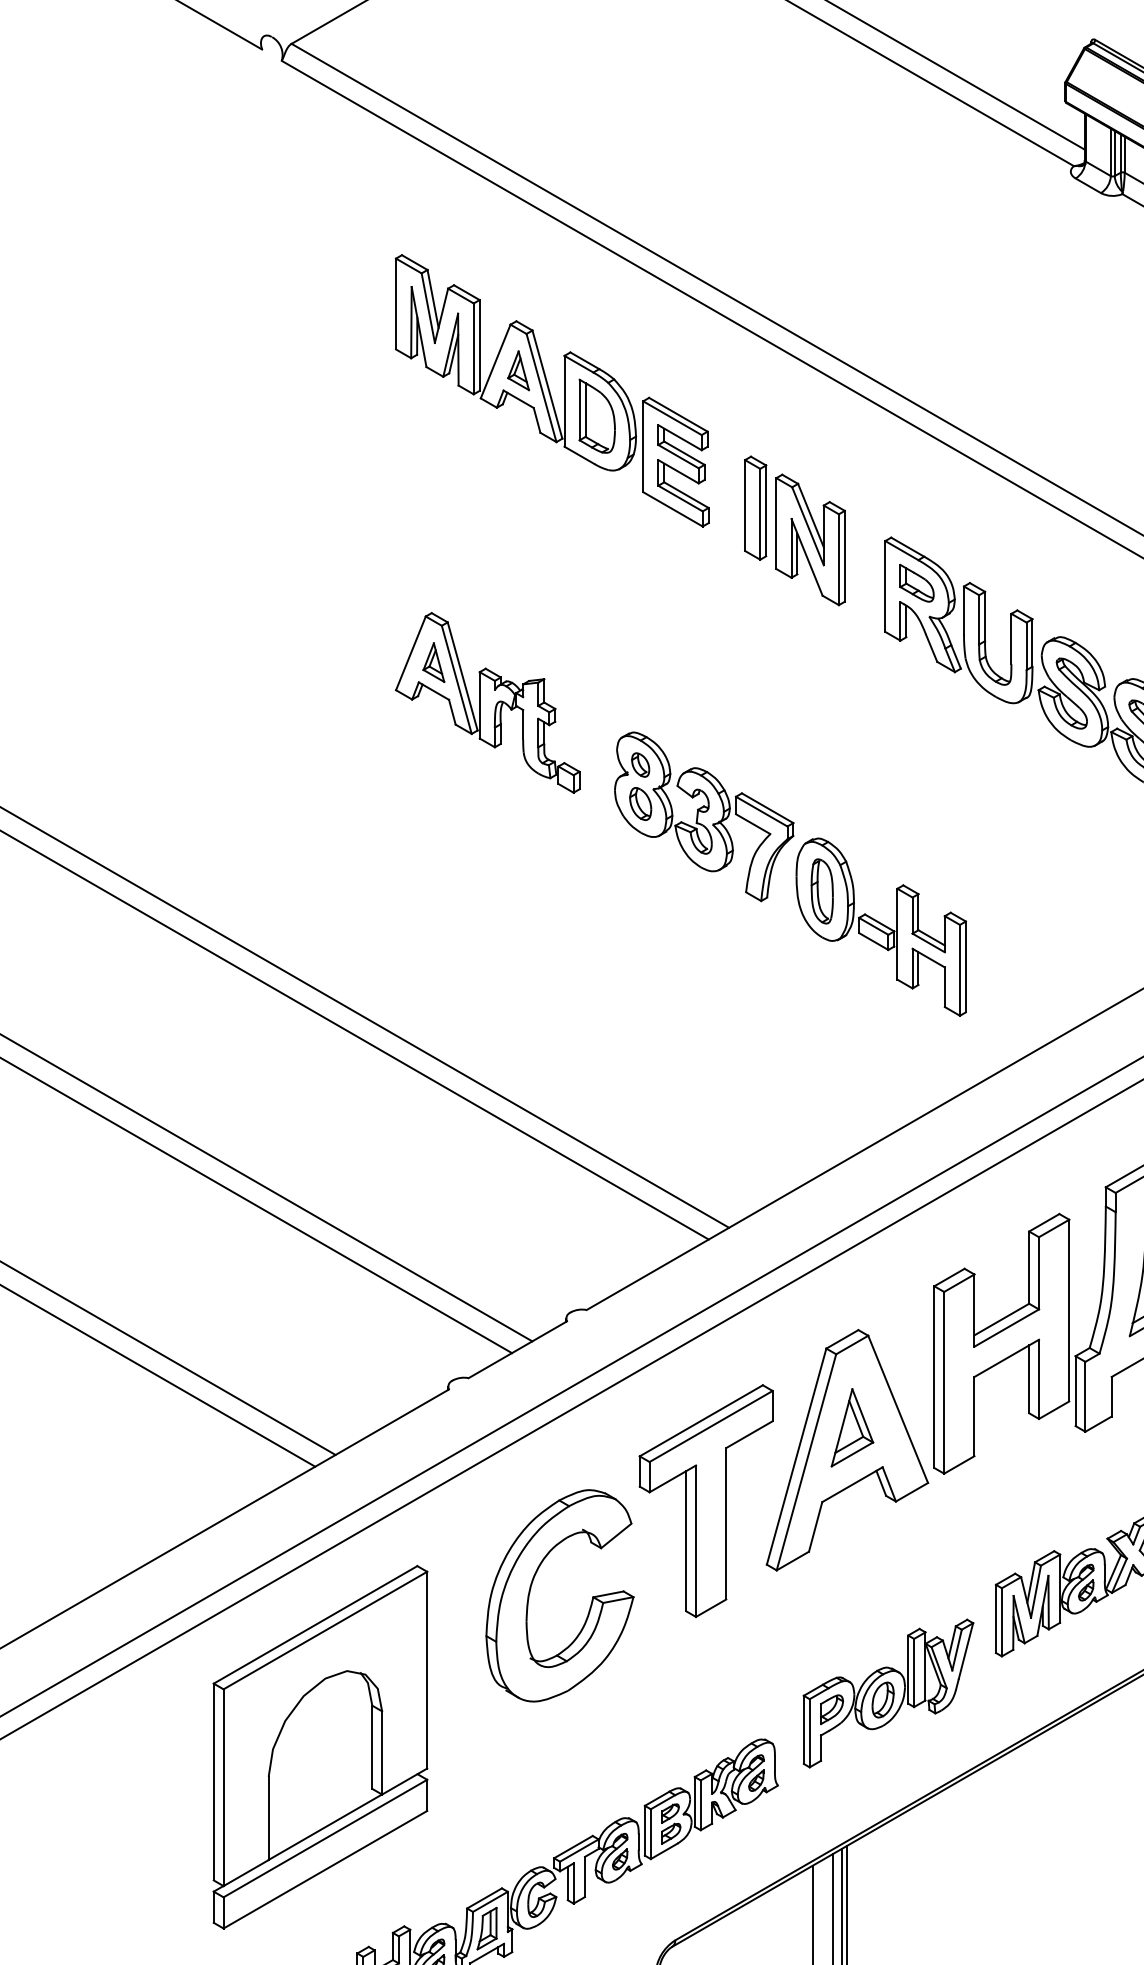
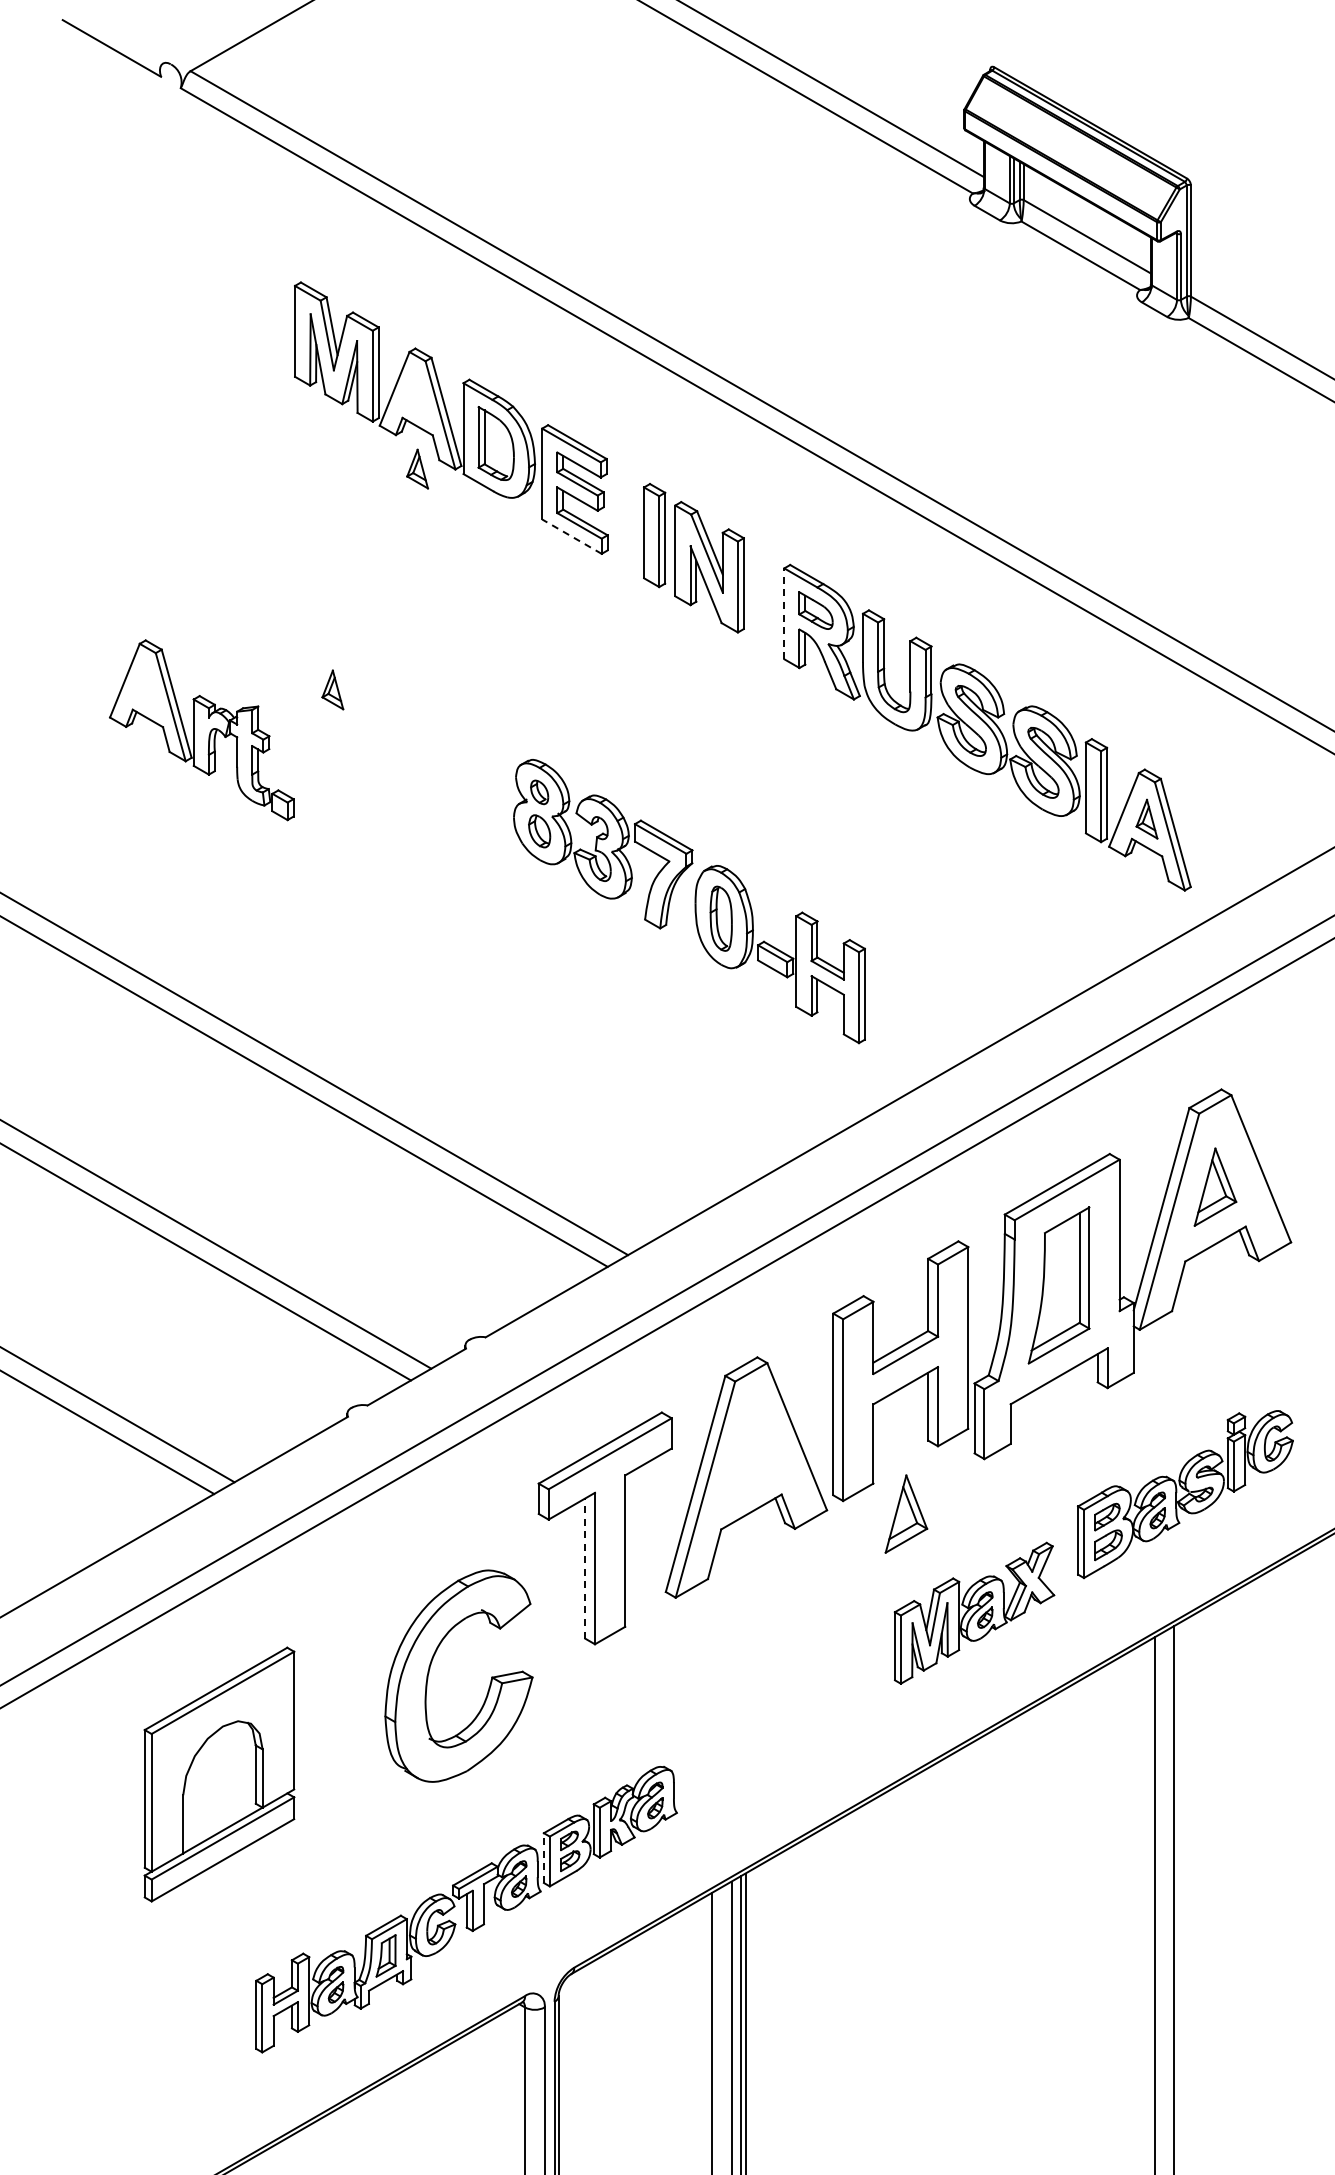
part: (518, 370) -> (417, 468), moved
line: (672, 509) -> (571, 536), solid -> dashed
line: (885, 586) -> (784, 613), solid -> dashed
part: (487, 703) -> (201, 730), moved
part: (852, 1427) -> (906, 1513), moved
line: (686, 1541) -> (585, 1568), solid -> dashed
part: (531, 1588) -> (430, 1668), moved
part: (888, 1693) -> (787, 1720), removed
part: (320, 1747) -> (219, 1774), size x0.7
line: (644, 1831) -> (543, 1858), solid -> dashed

